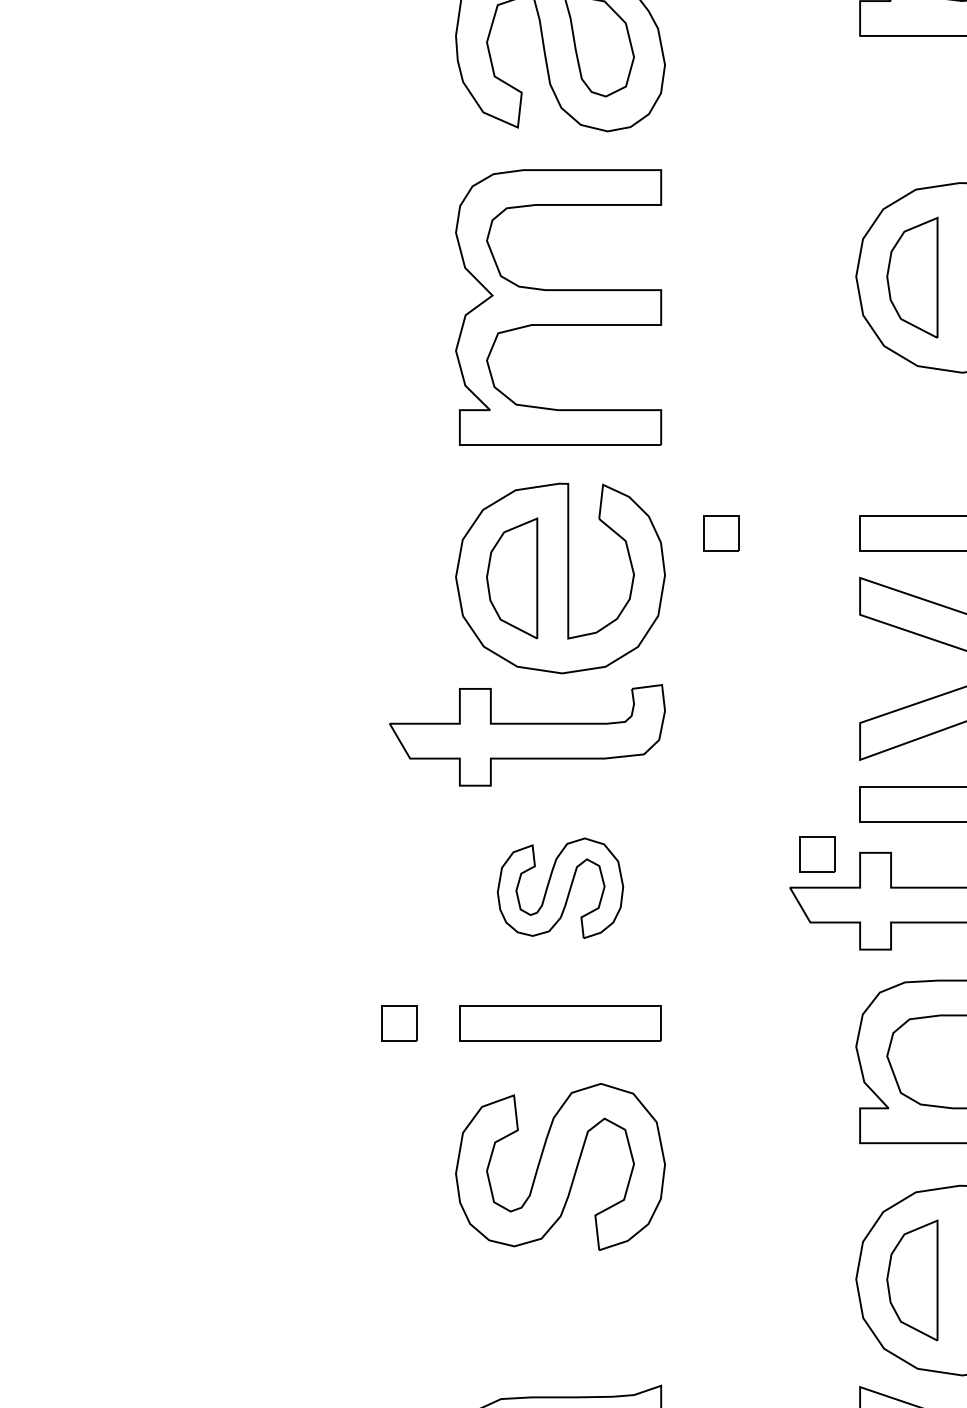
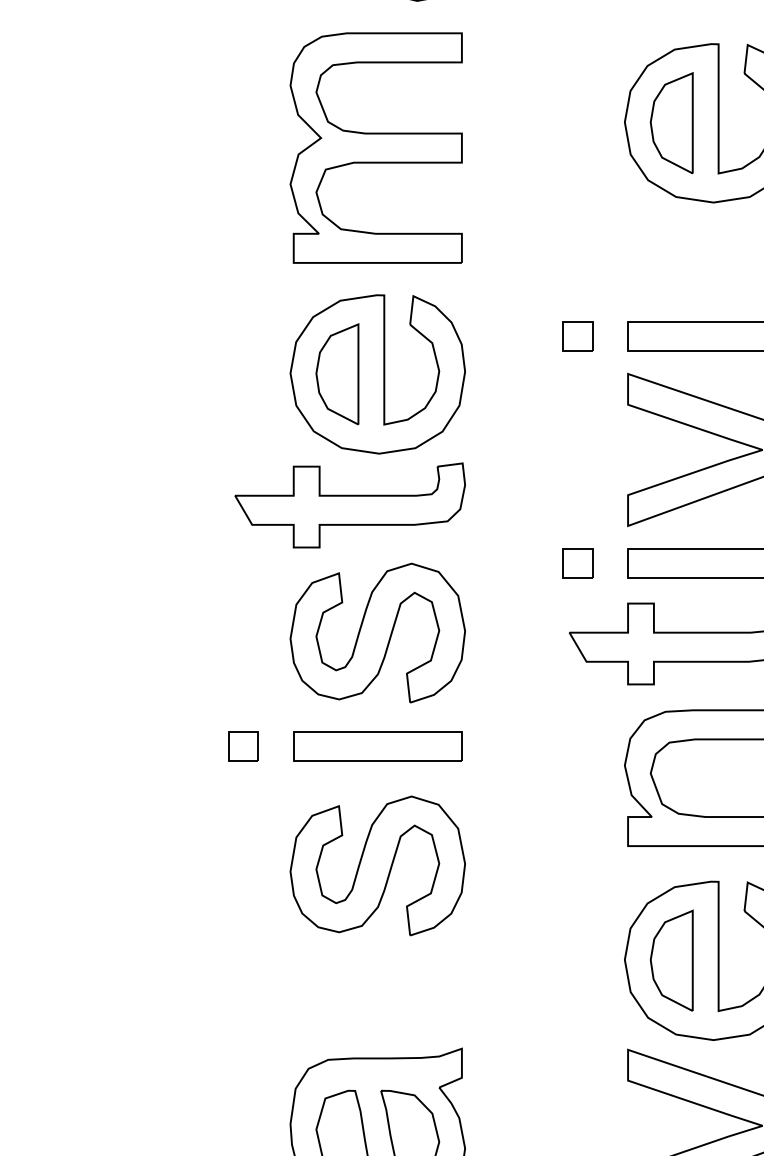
part: (721, 533) -> (578, 336), moved
part: (817, 854) -> (578, 563), moved
part: (560, 888) -> (377, 633), size x1.67

